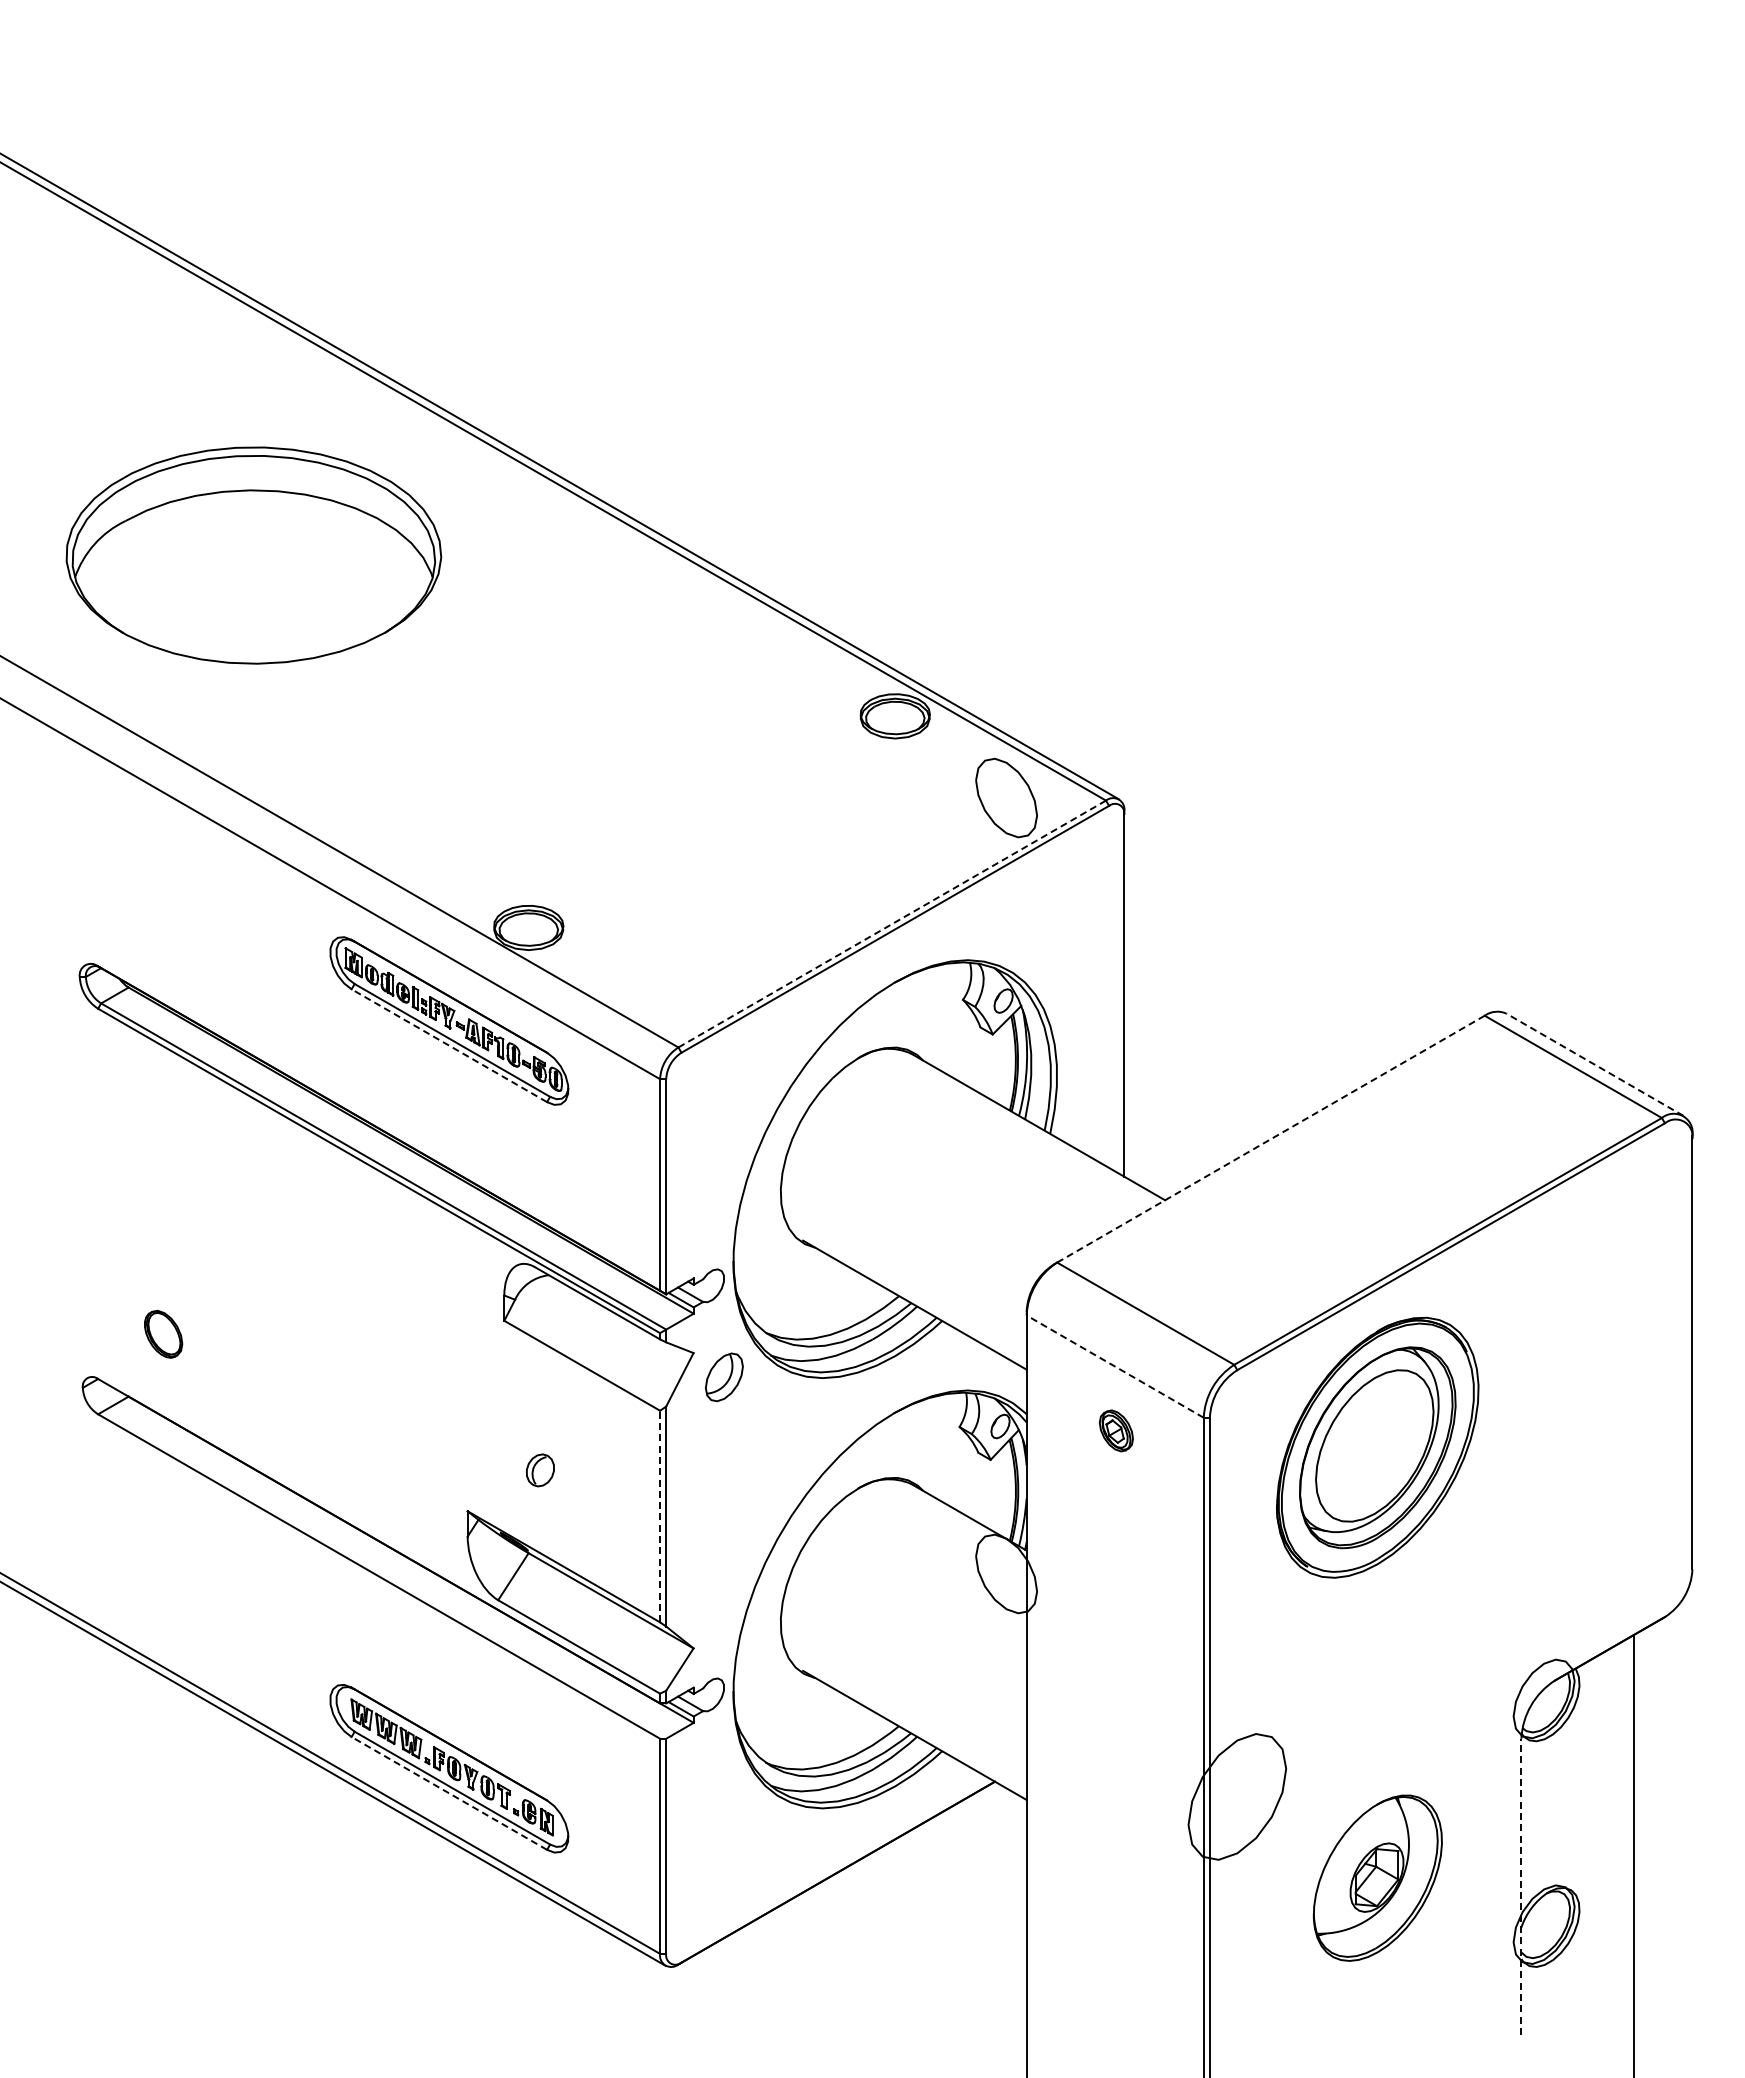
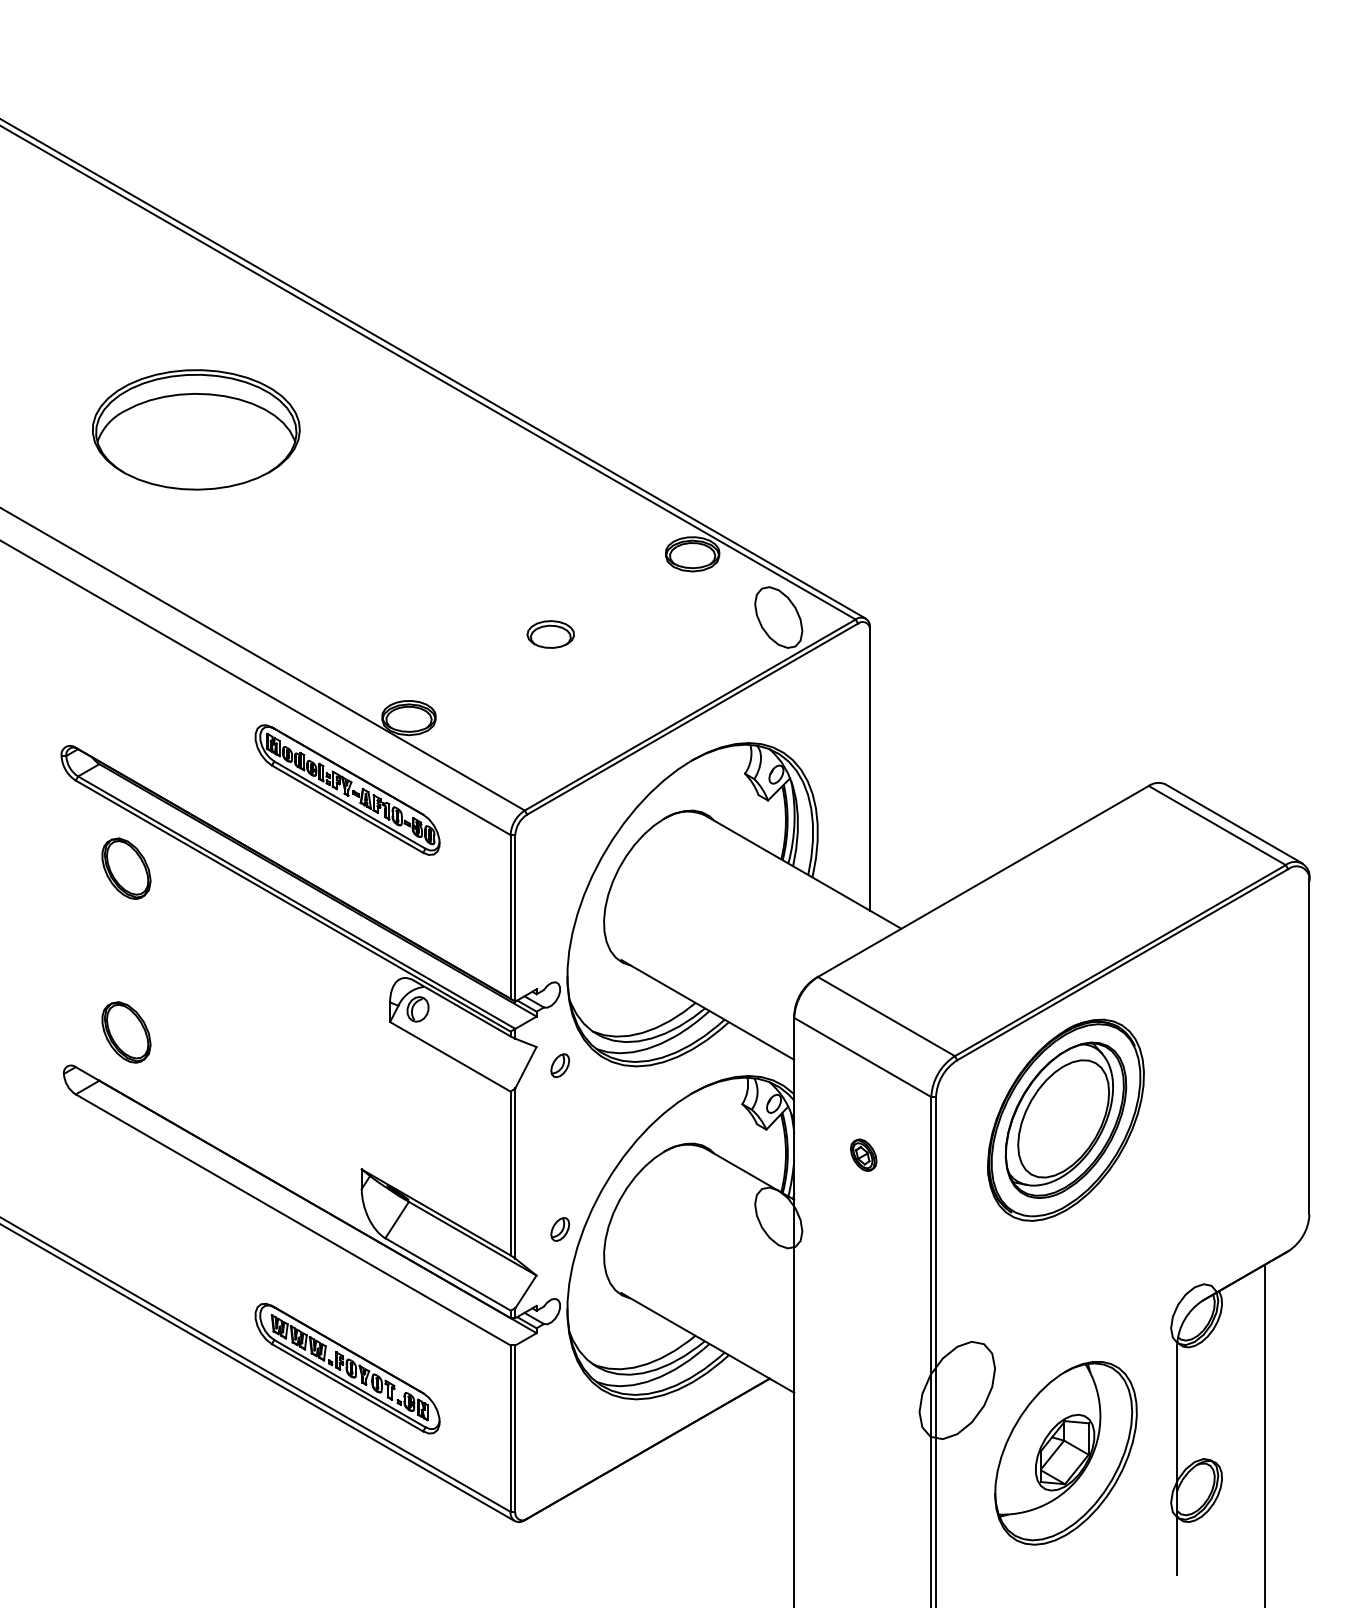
part: (253, 555) -> (196, 429), size x0.71
part: (711, 819) -> (550, 634), added
line: (892, 924) -> (690, 715), dashed -> solid
line: (449, 1045) -> (347, 809), dashed -> solid
line: (1594, 1064) -> (1233, 823), dashed -> solid
part: (163, 1122) -> (126, 868), added
line: (1270, 1139) -> (982, 881), dashed -> solid
part: (163, 1334) -> (126, 1032), size x1.67
line: (1114, 1366) -> (862, 1057), dashed -> solid
part: (723, 1376) -> (559, 1065), size x0.62
part: (1115, 1430) -> (863, 1154), moved
part: (540, 1470) -> (418, 1009), moved
line: (660, 1516) -> (510, 1173), dashed -> solid
part: (723, 1588) -> (559, 1229), added
line: (449, 1793) -> (347, 1387), dashed -> solid
part: (1377, 1878) -> (1065, 1453), size x1.43
line: (1521, 1886) -> (1177, 1459), dashed -> solid

